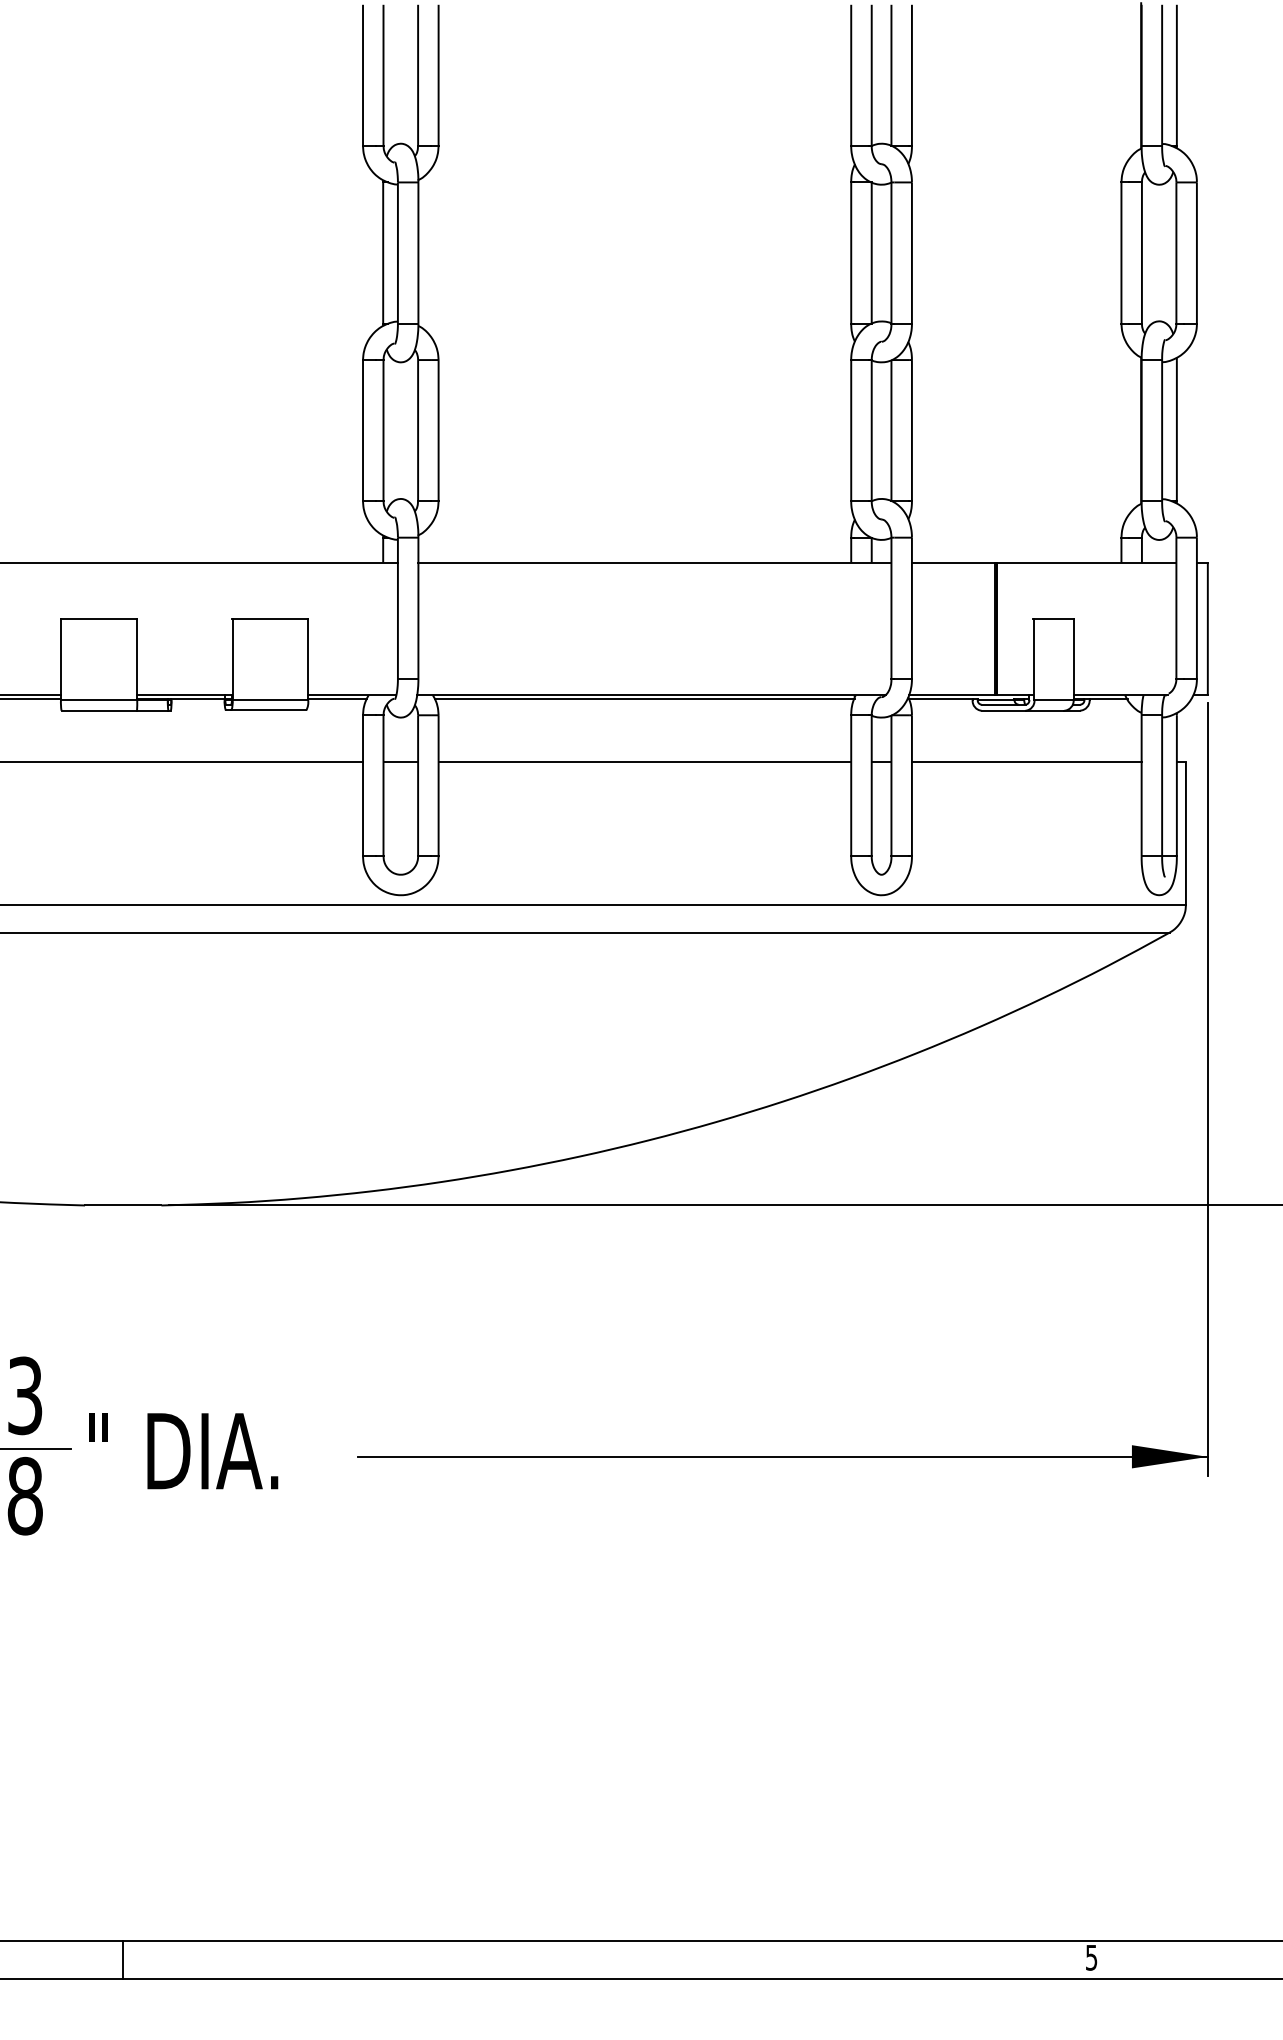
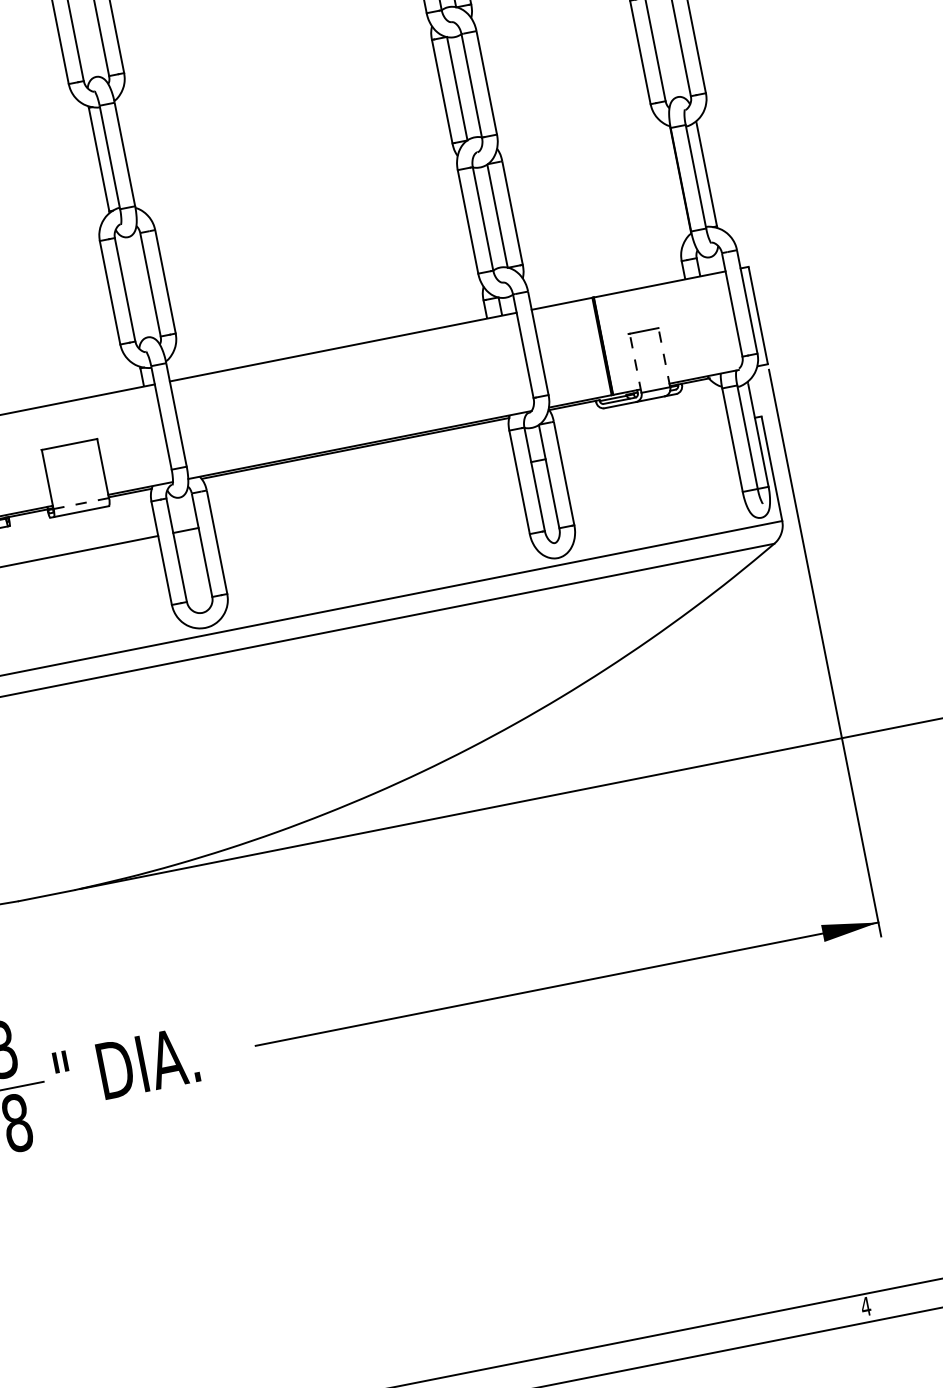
line: (1034, 659) -> (635, 363), solid -> dashed
line: (1073, 659) -> (664, 357), solid -> dashed
line: (270, 699) -> (81, 503), solid -> dashed
line: (644, 762) -> (364, 495), removed
line: (1026, 762) -> (644, 439), removed
text: (1091, 1957) -> (865, 1306), 5 -> 4

